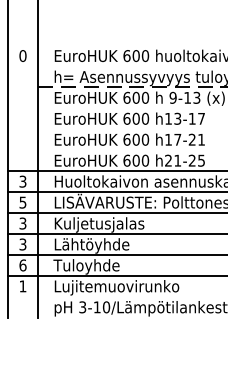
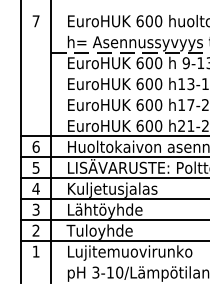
text: (22, 55) -> (35, 20), 0 -> 7
text: (22, 181) -> (35, 146), 3 -> 6
text: (22, 223) -> (35, 188), 3 -> 4
text: (22, 265) -> (35, 230), 6 -> 2

